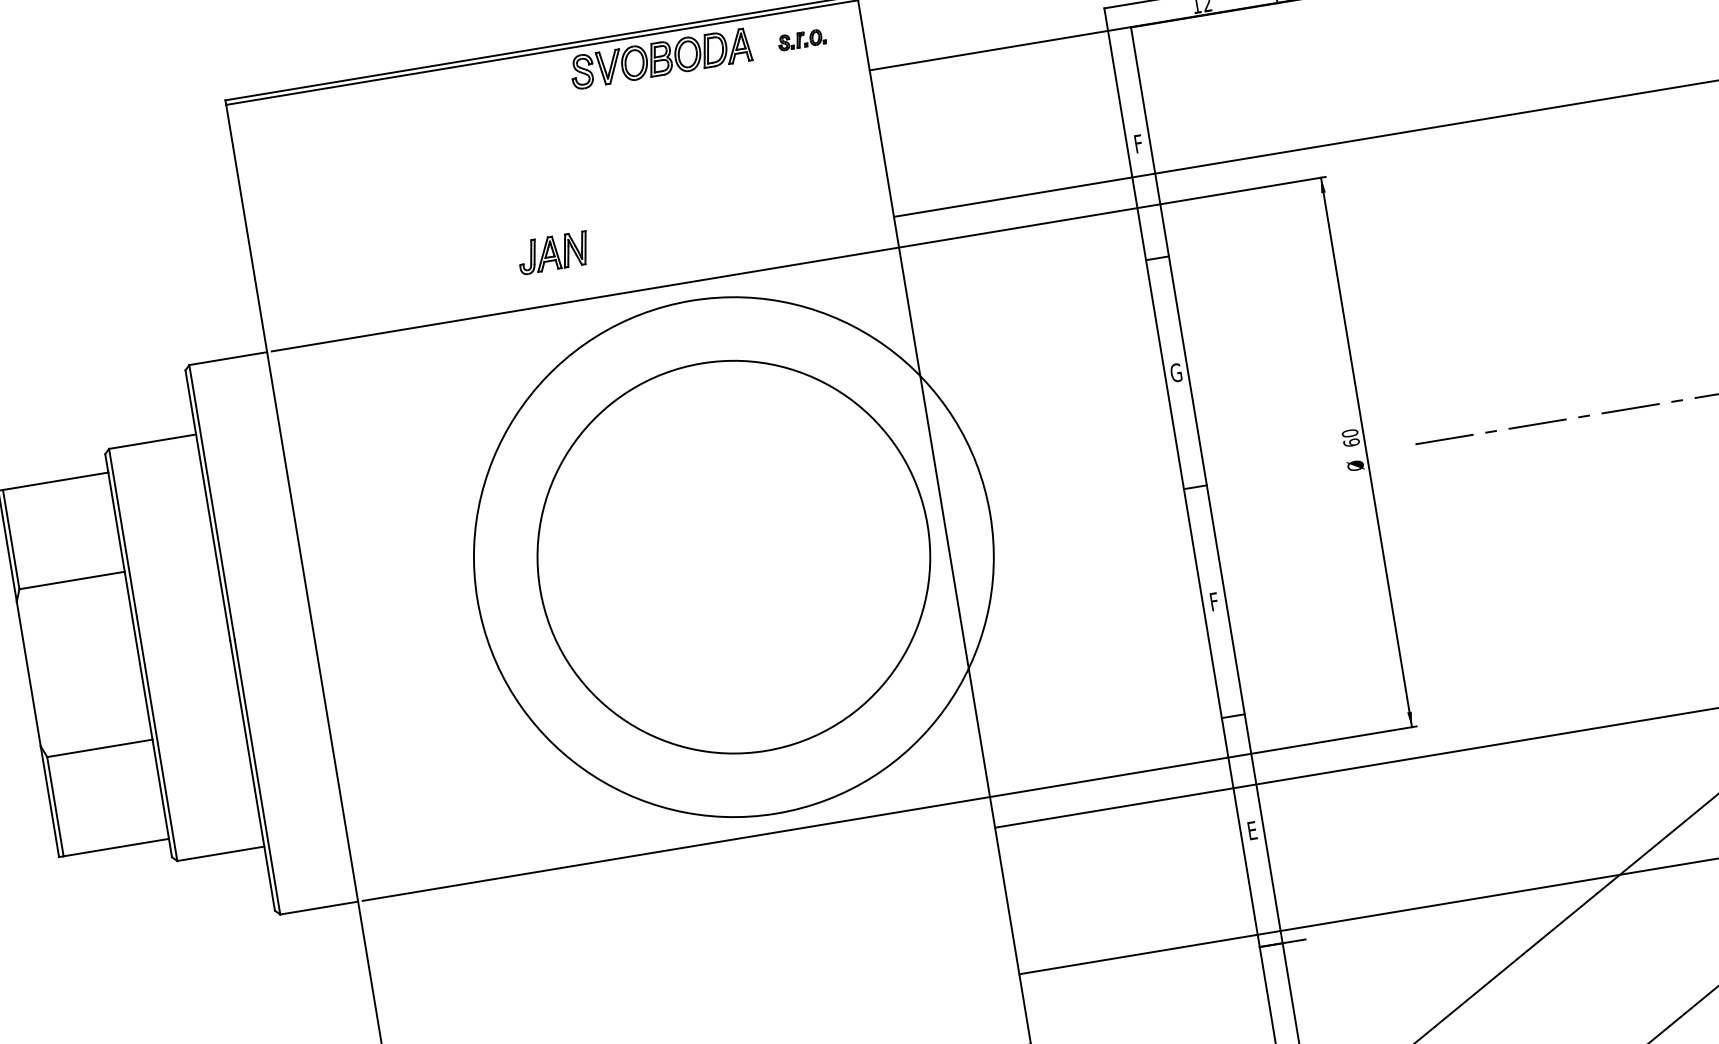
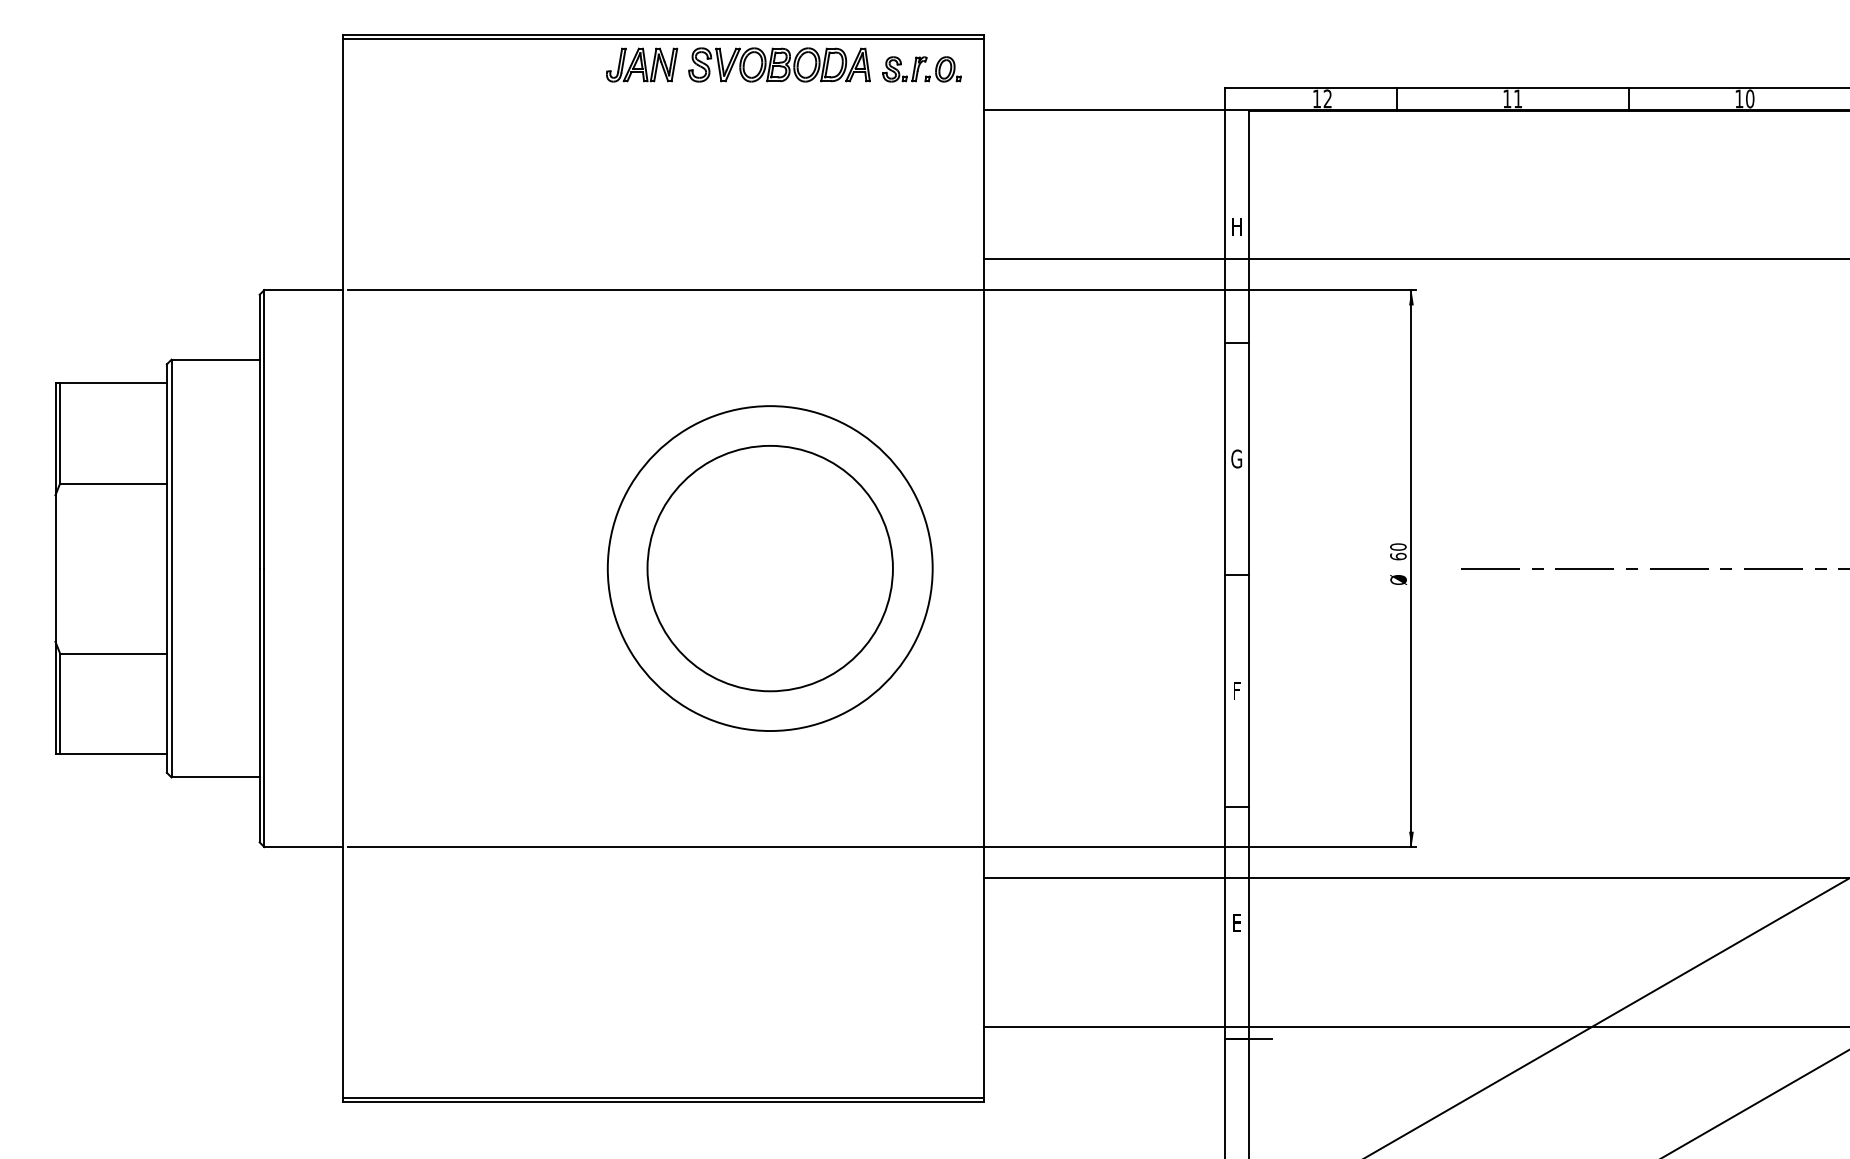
part: (801, 40) -> (921, 69), size x1.67
text: (1138, 143) -> (1236, 226), F -> H
part: (553, 252) -> (642, 64), moved
circle: (733, 557) -> (769, 568), size x0.62
circle: (733, 557) -> (769, 568), size x0.62

